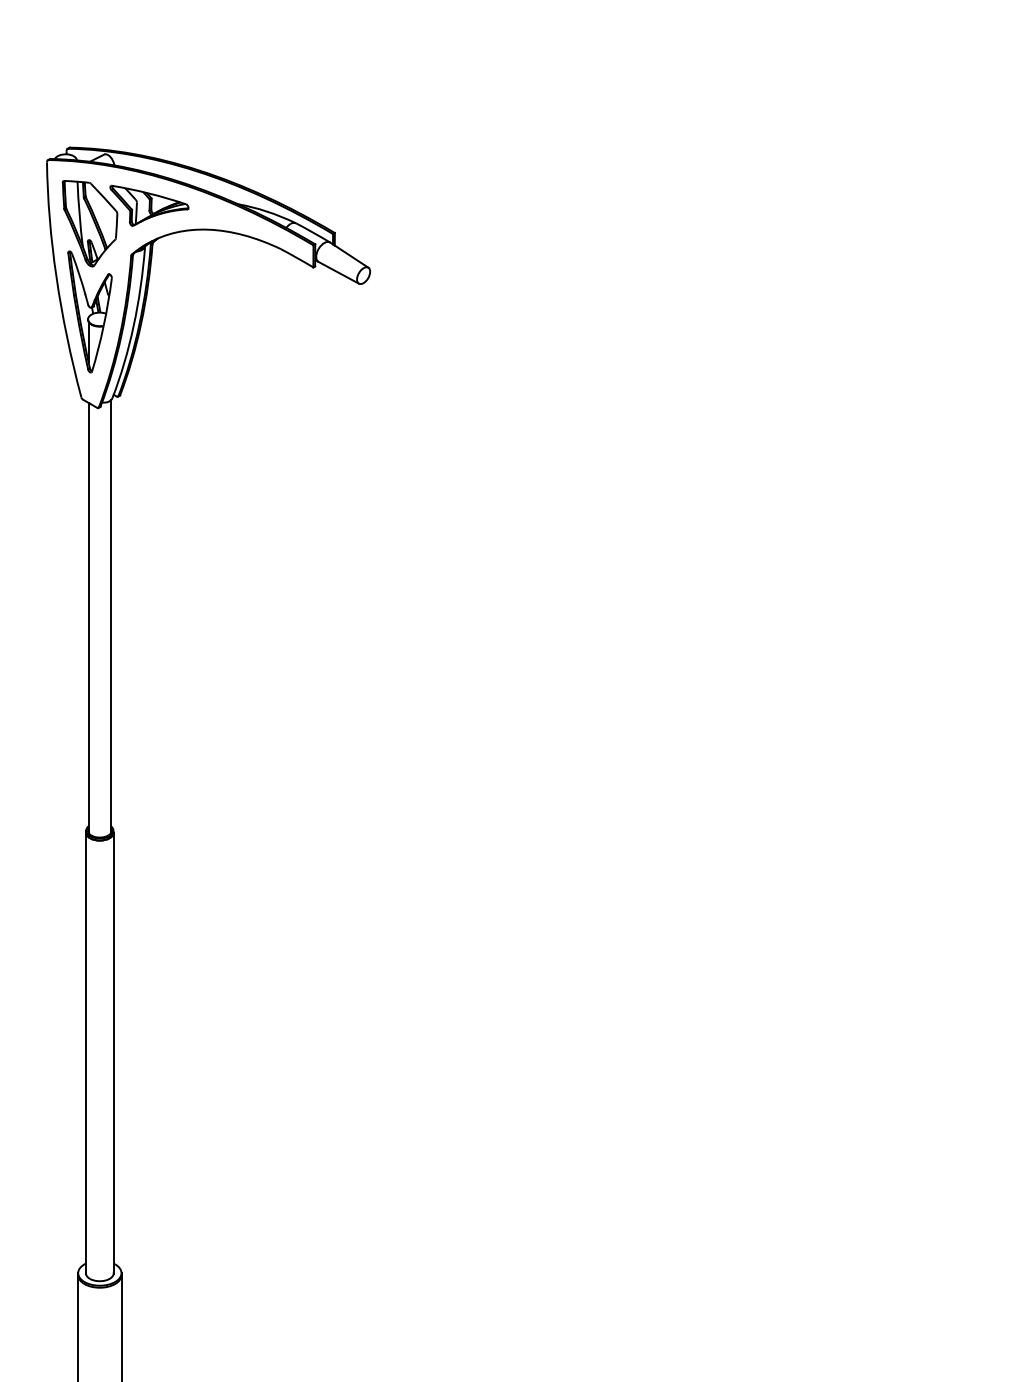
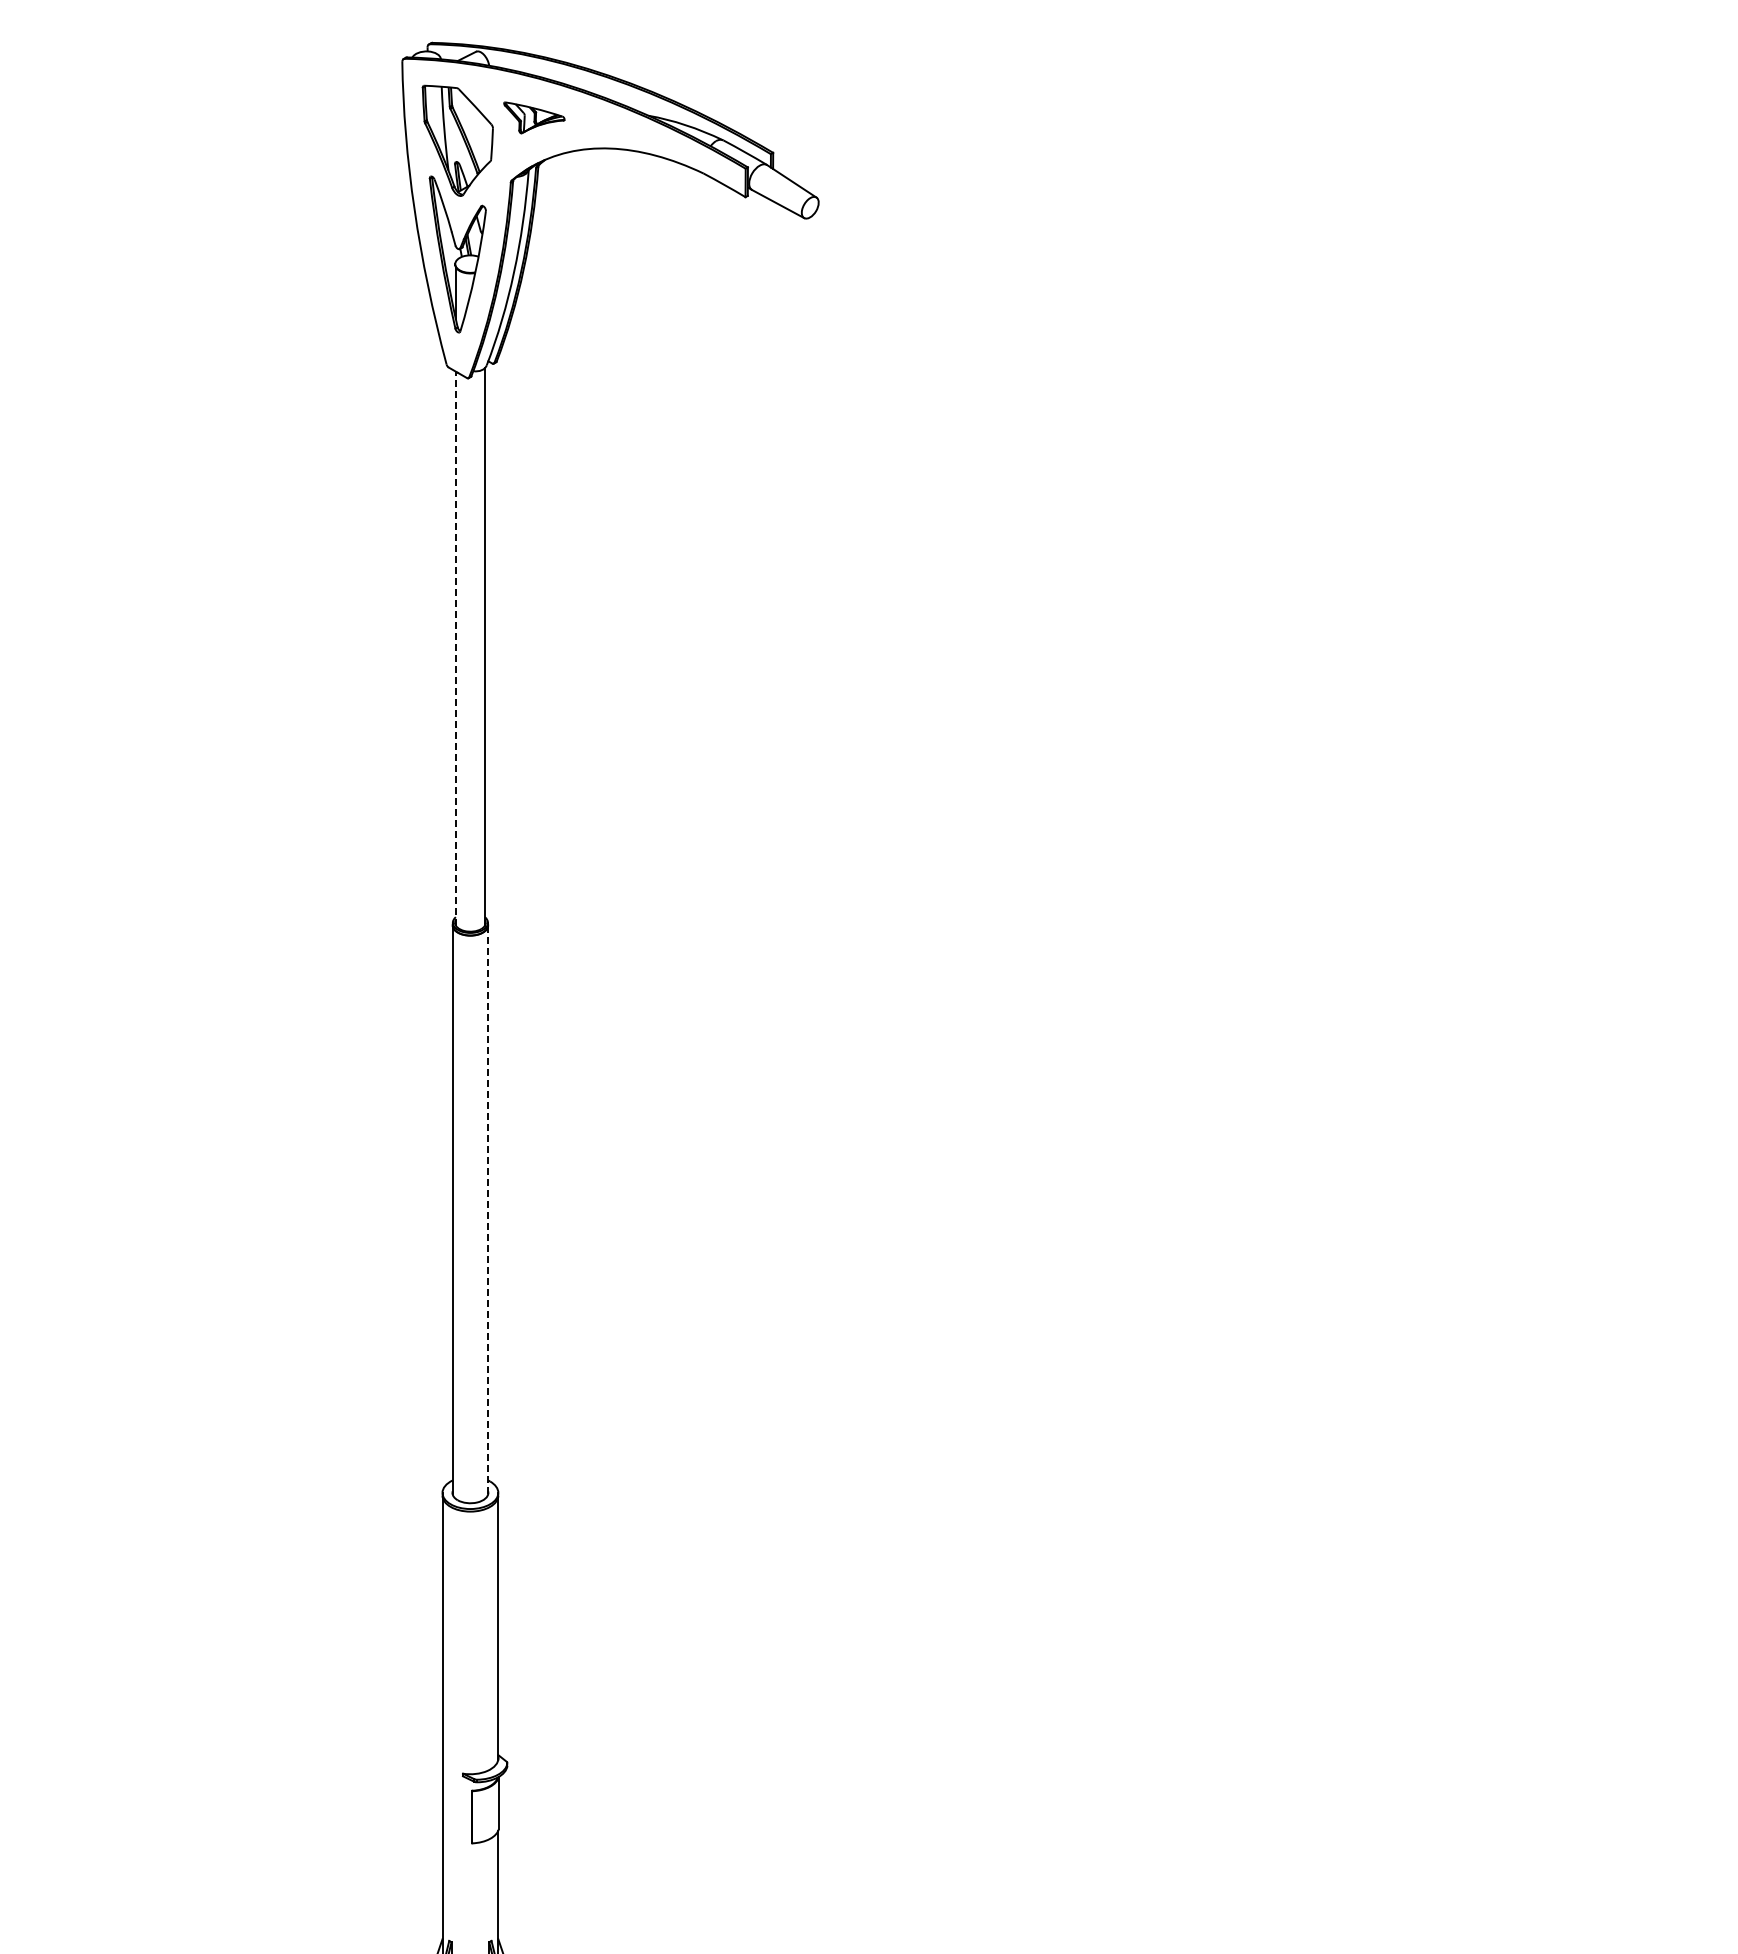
part: (149, 205) -> (534, 117), size x0.6
line: (88, 617) -> (455, 648), solid -> dashed
line: (113, 1053) -> (488, 1209), solid -> dashed

